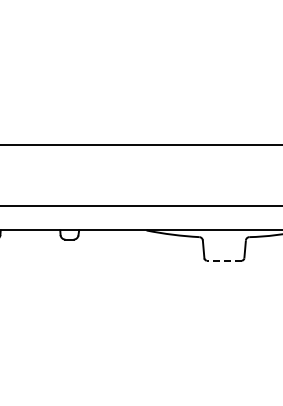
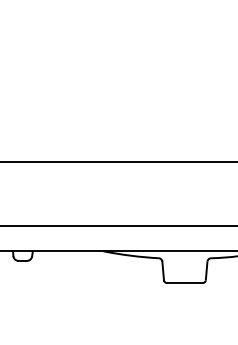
line: (224, 260) -> (185, 282), dashed -> solid

